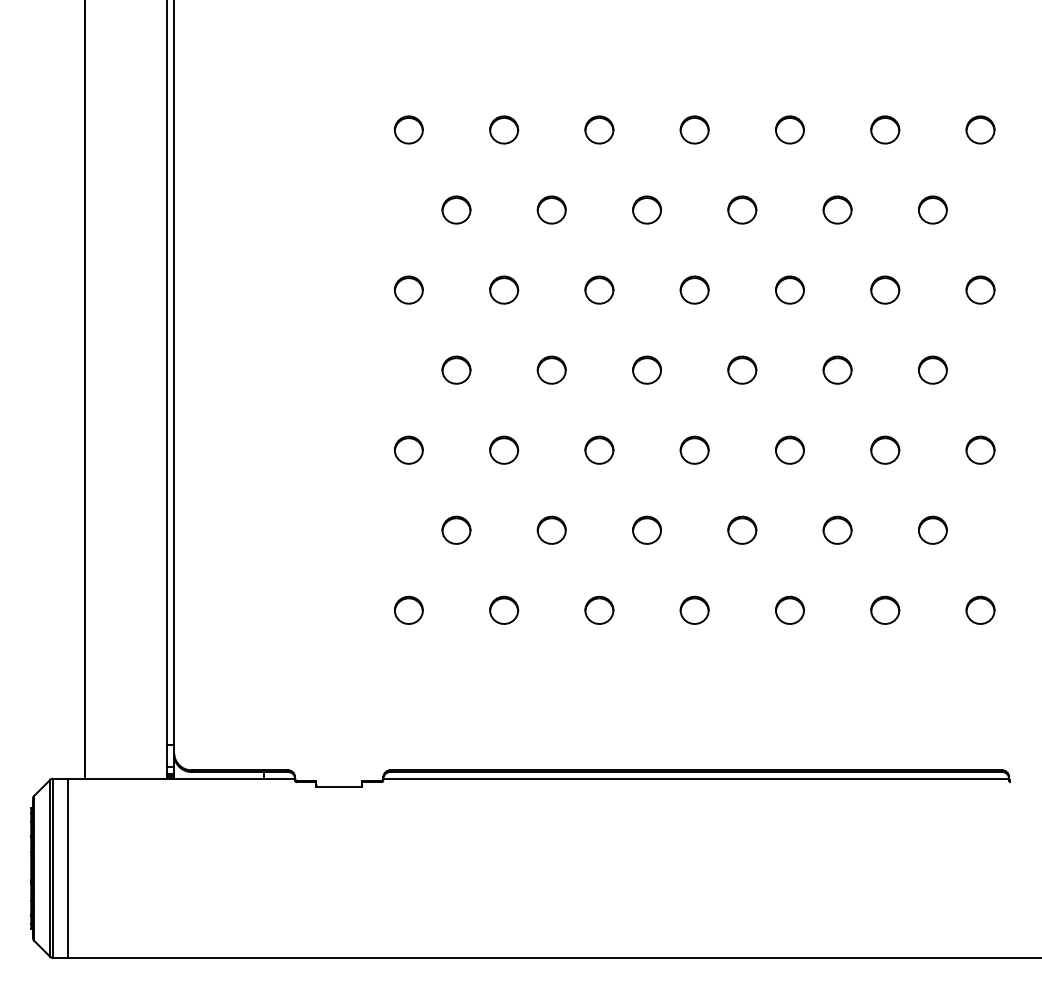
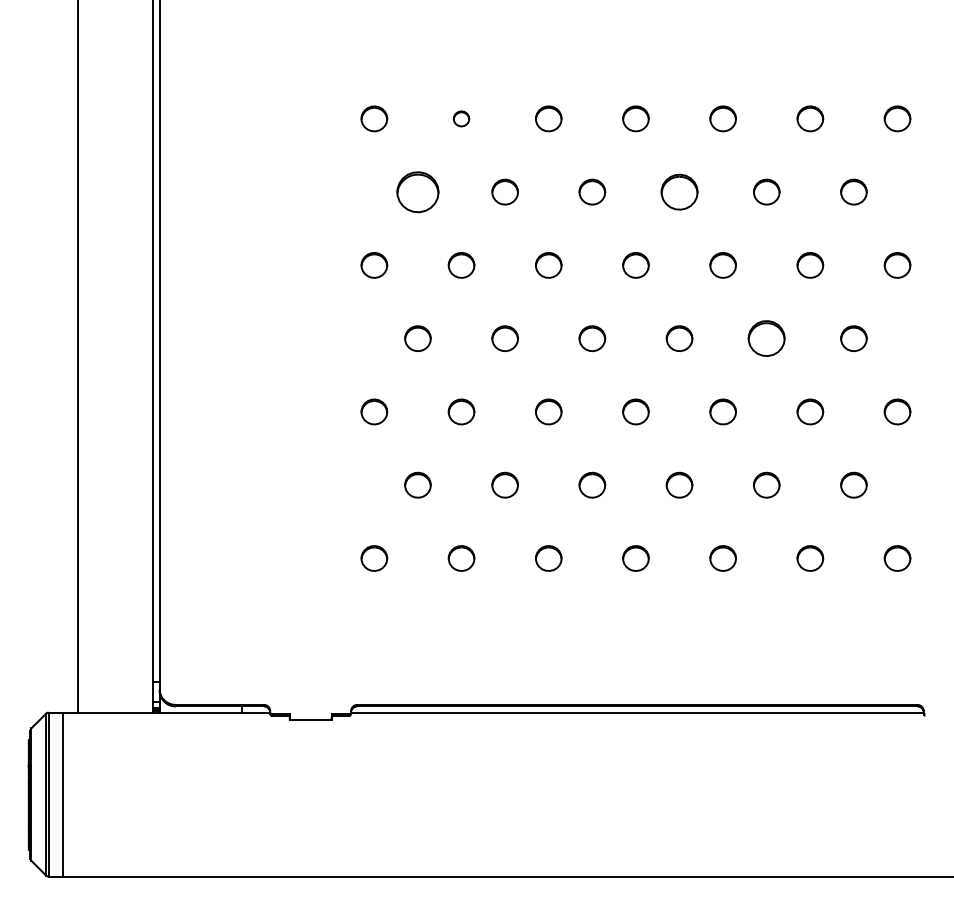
part: (504, 129) -> (461, 118), size x0.6
part: (455, 209) -> (417, 191), size x1.6
part: (742, 209) -> (679, 191), size x1.4
part: (837, 369) -> (766, 338), size x1.4

